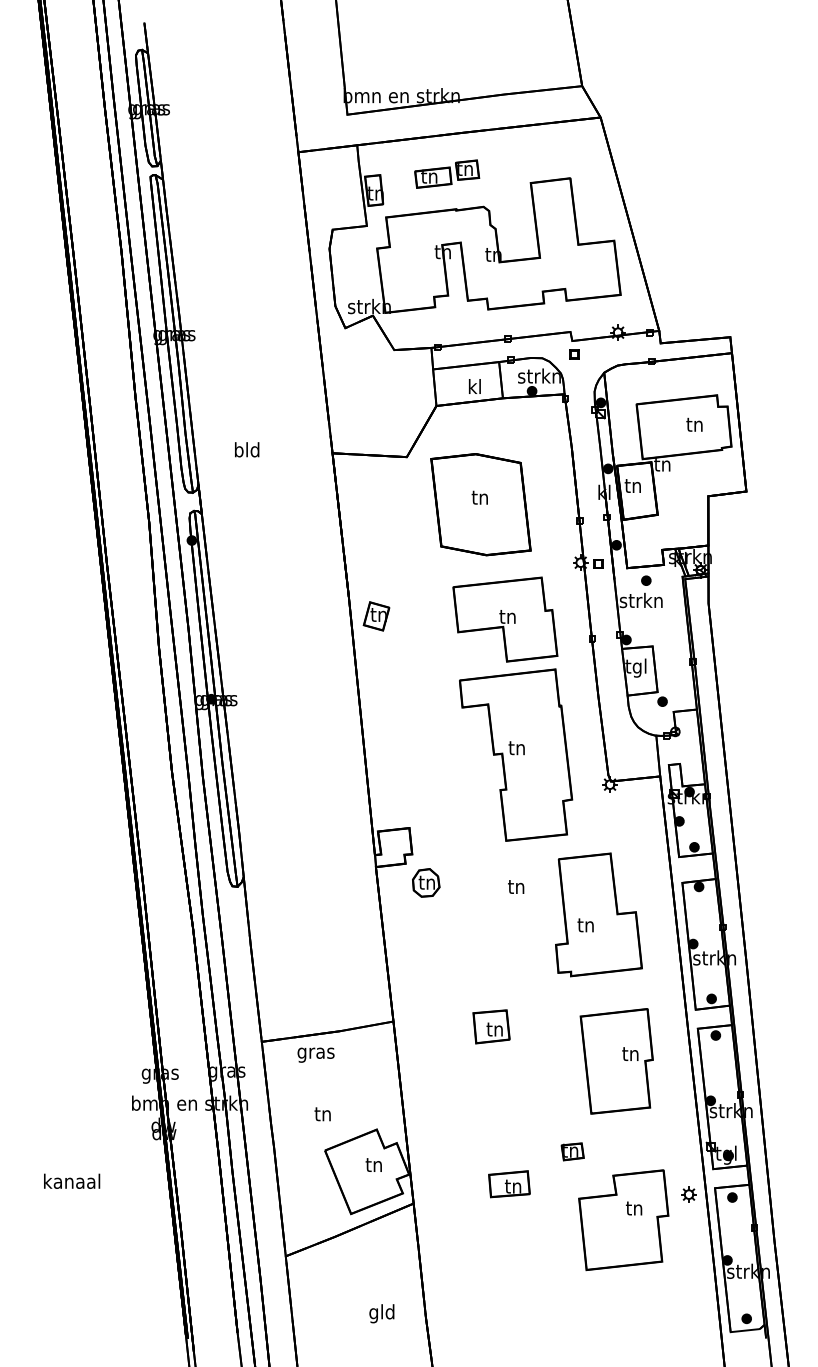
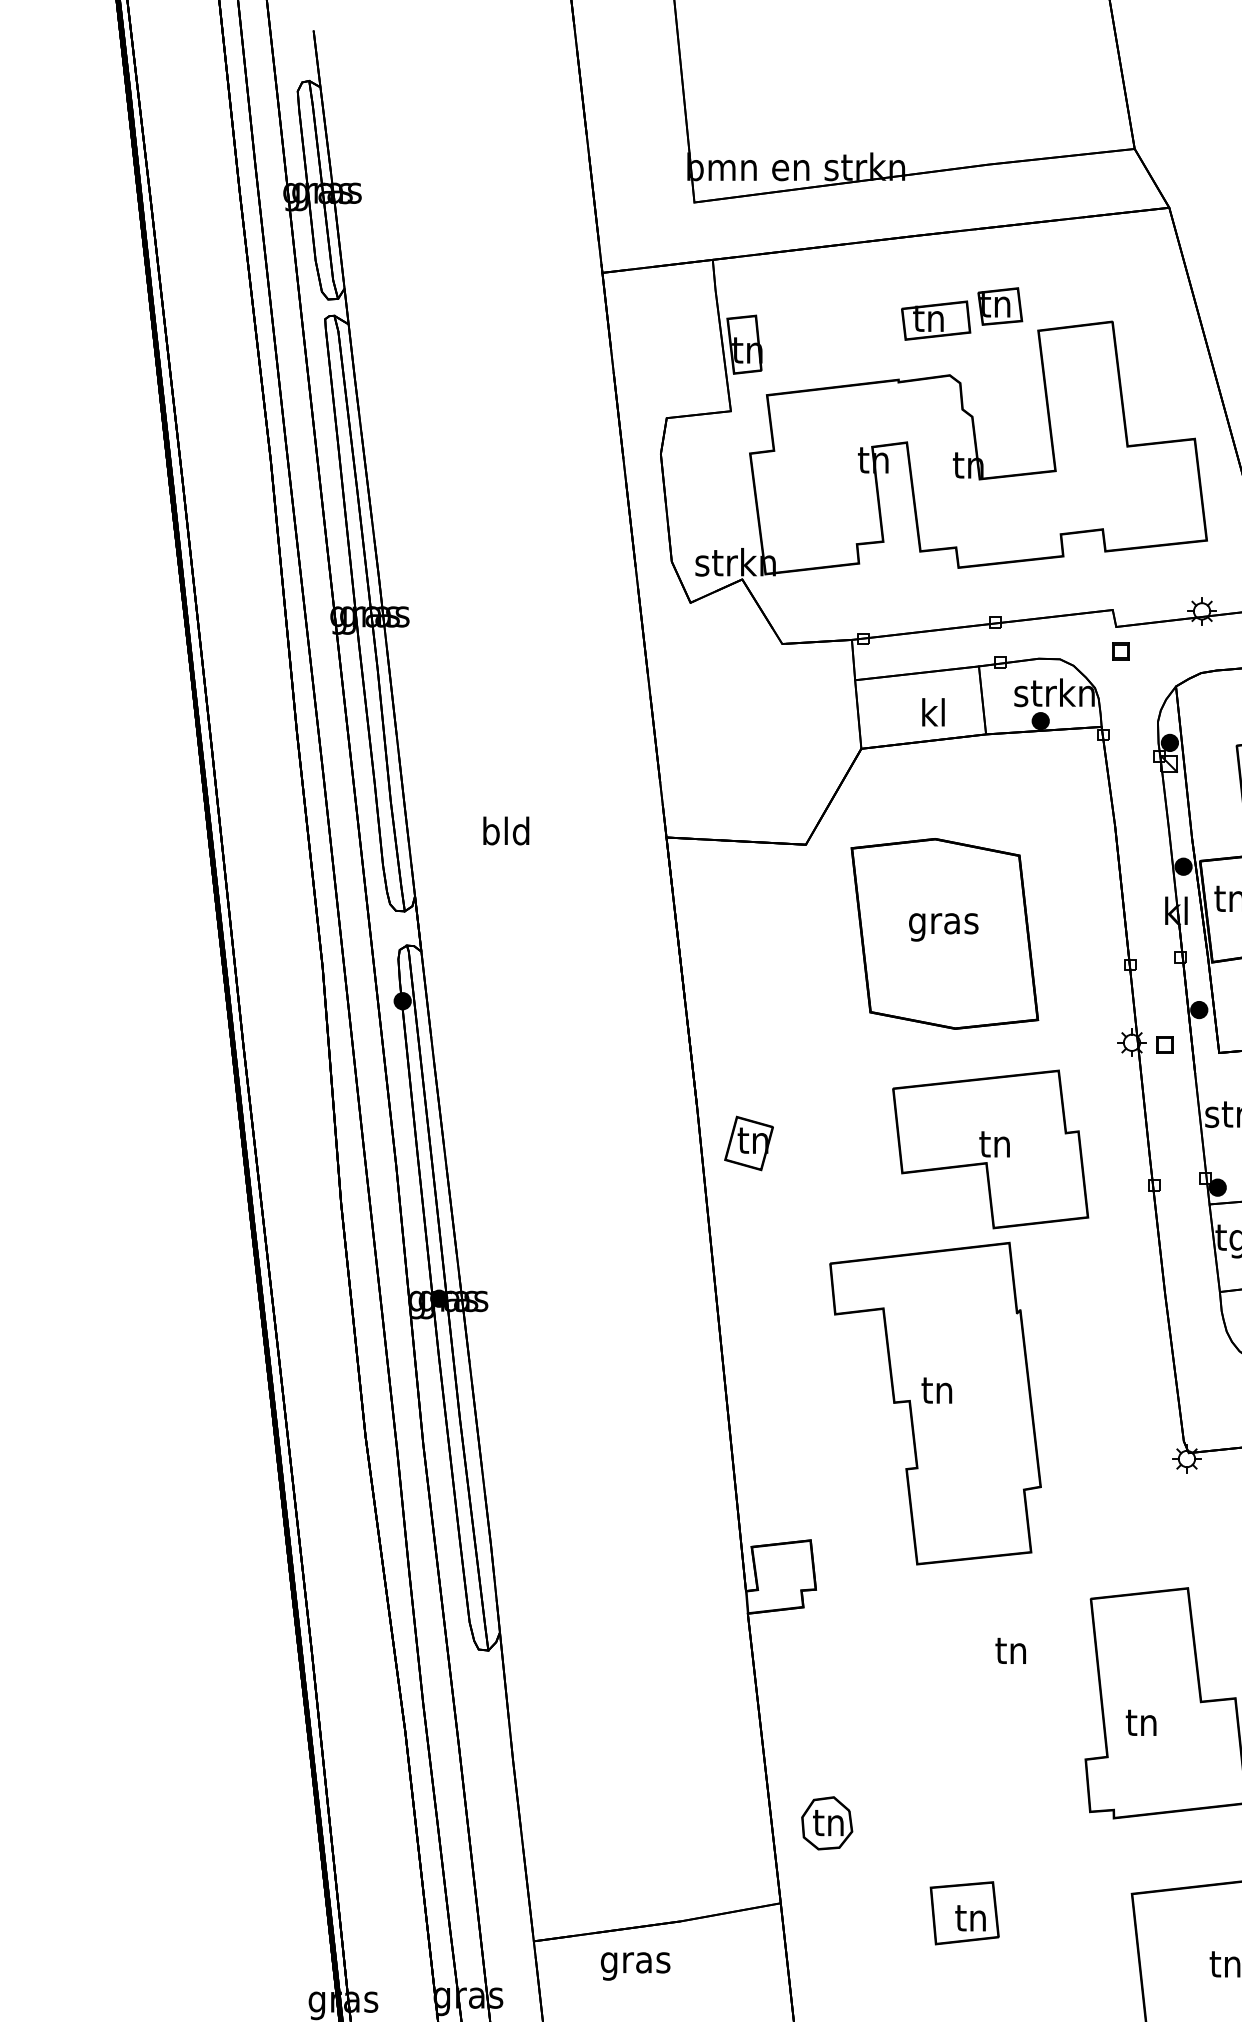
part: (447, 173) -> (962, 312), moved
text: (479, 499) -> (942, 924), tn -> gras
part: (516, 754) -> (936, 1402), moved
part: (426, 882) -> (827, 1822), moved

